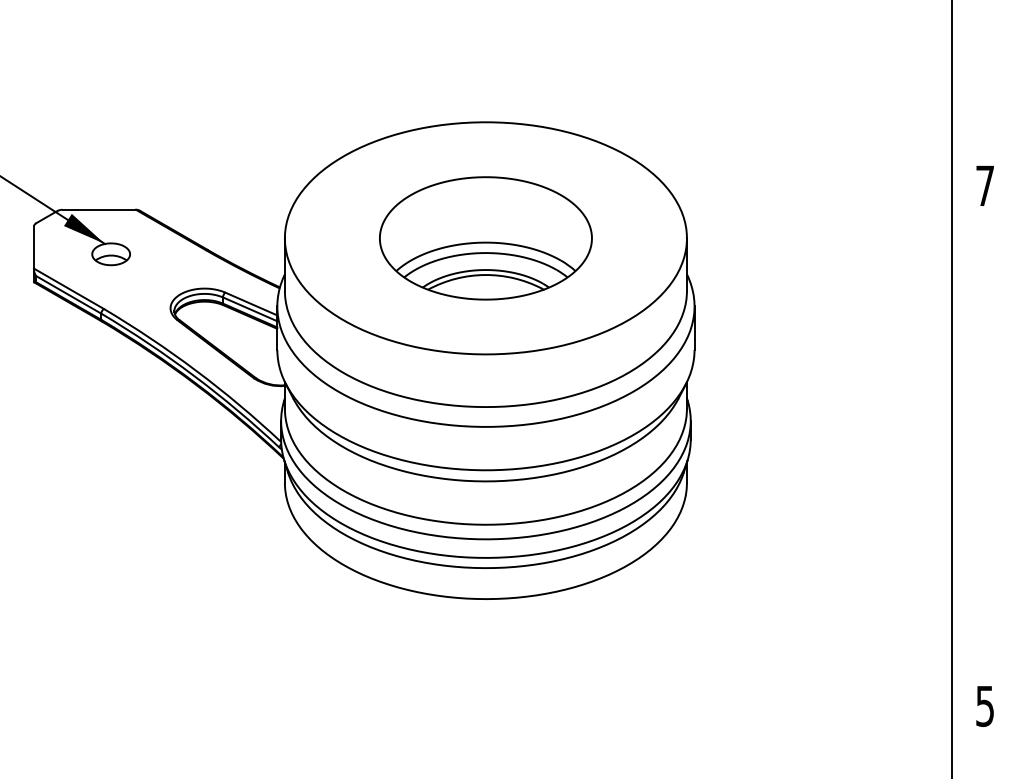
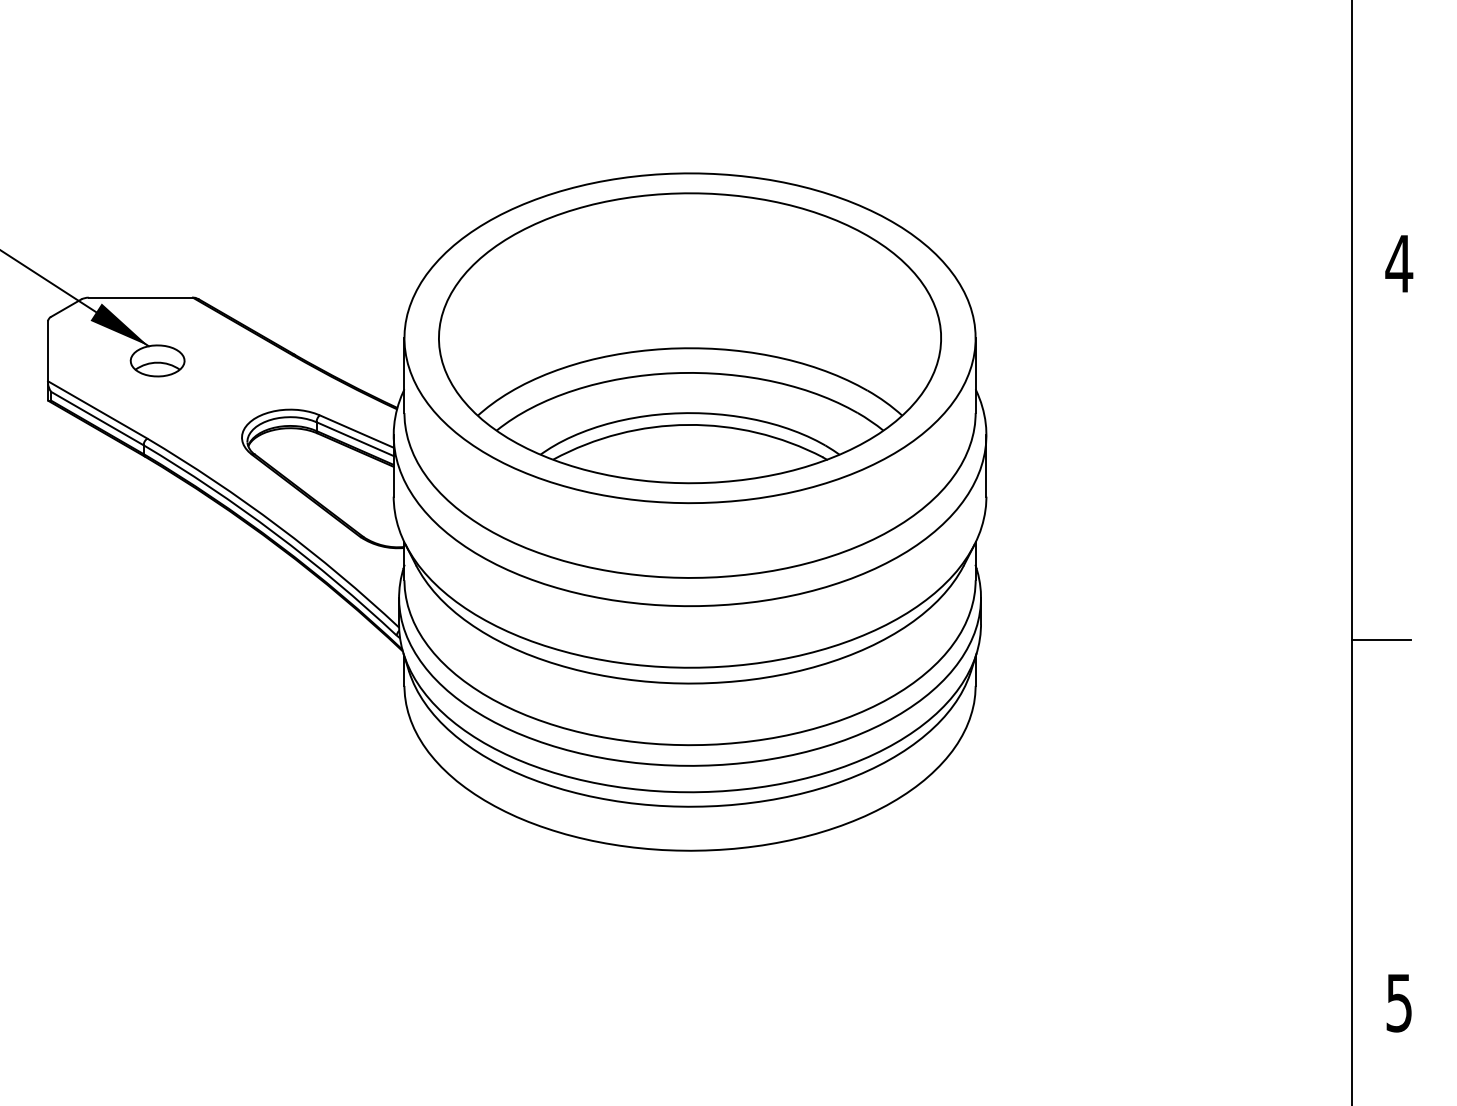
text: (985, 185) -> (1399, 263), 7 -> 4
part: (485, 238) -> (689, 338), size x1.67
line: (972, 450) -> (1381, 639), added

